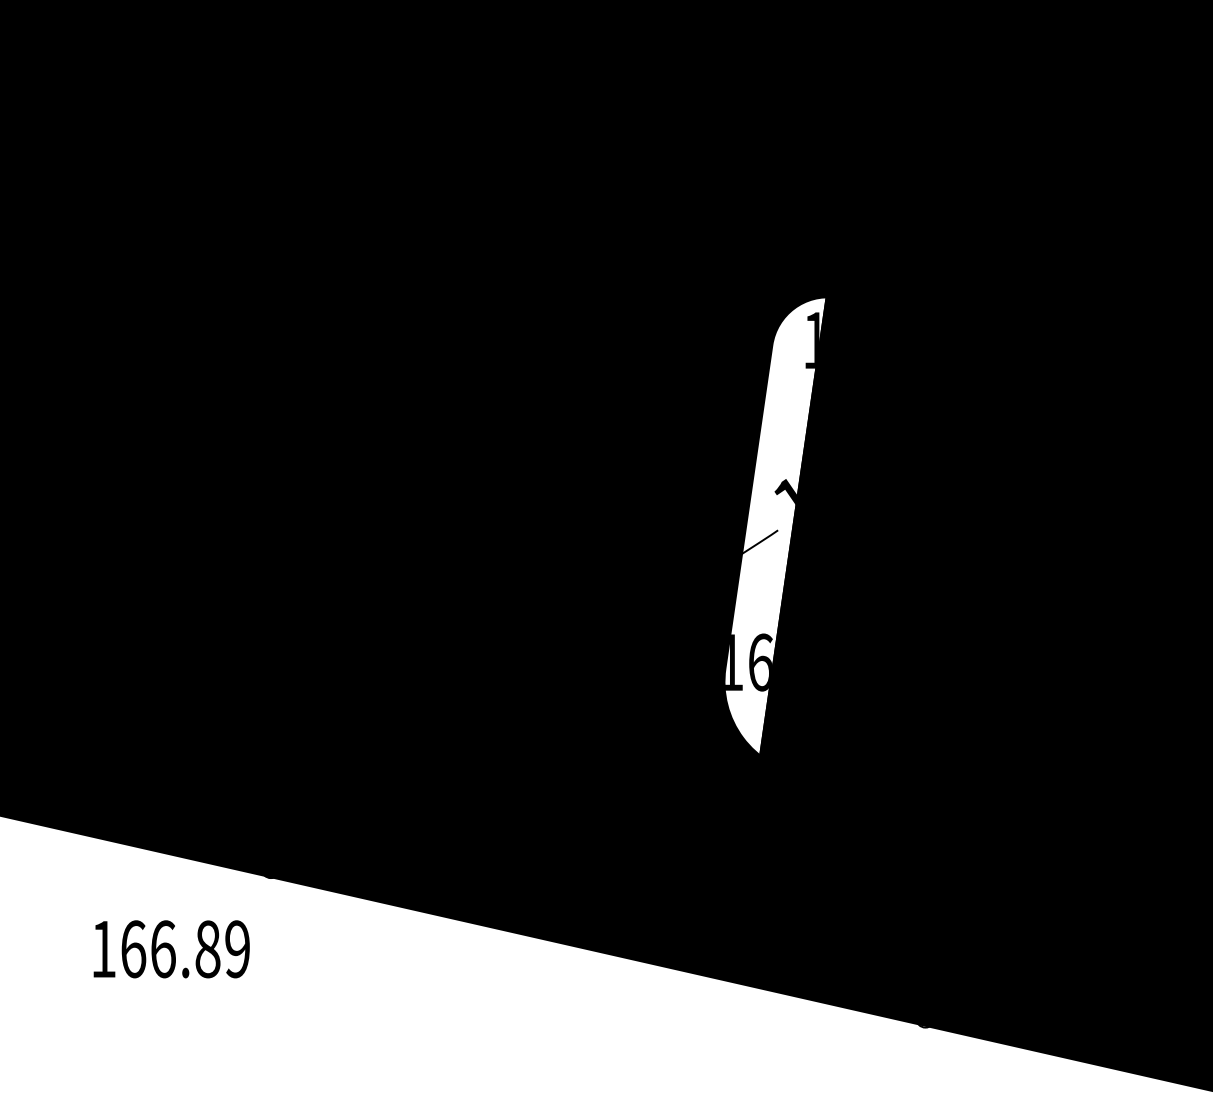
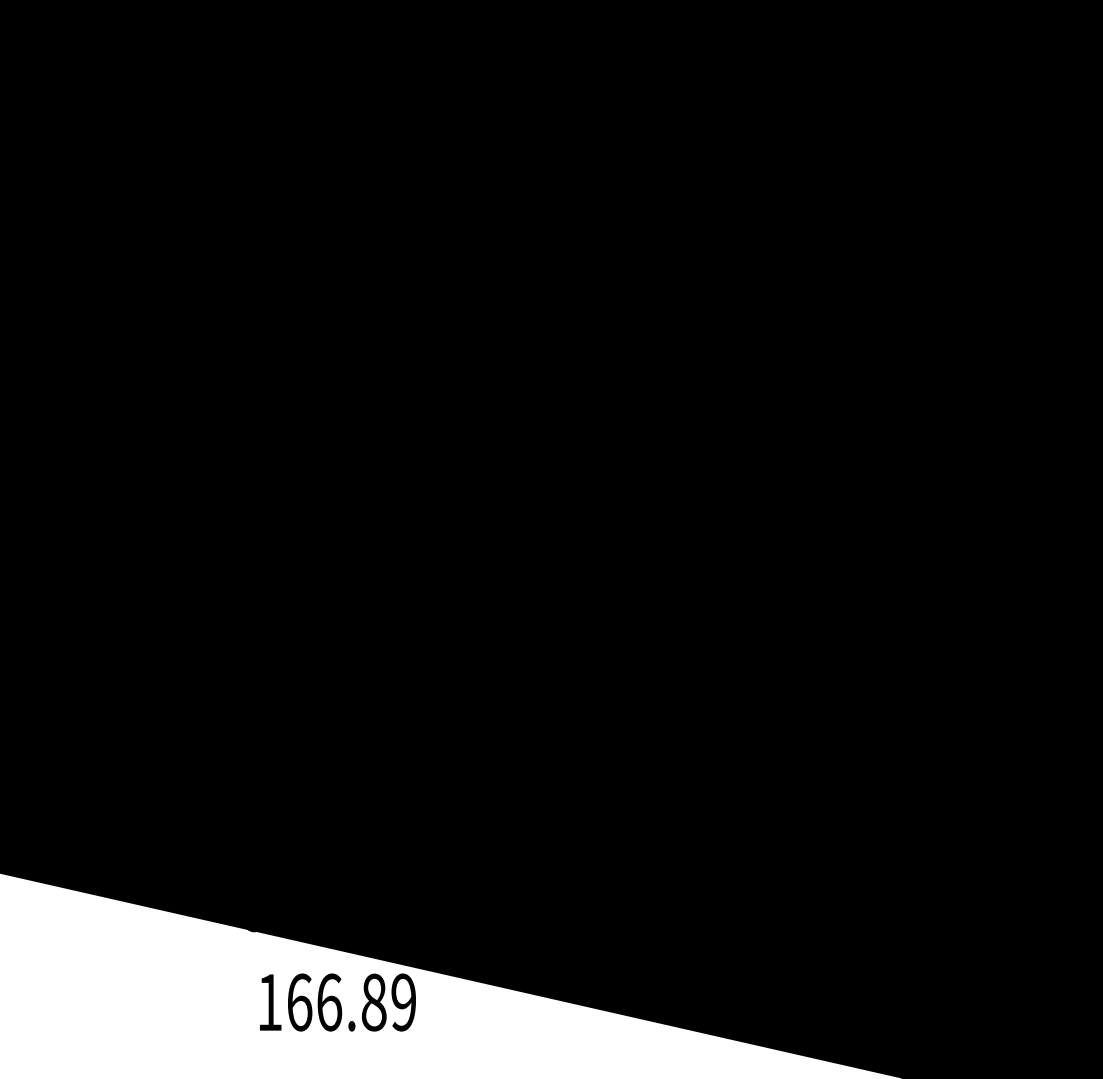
fill: (765, 559) -> (748, 612), added
text: (171, 949) -> (337, 1002), moved

